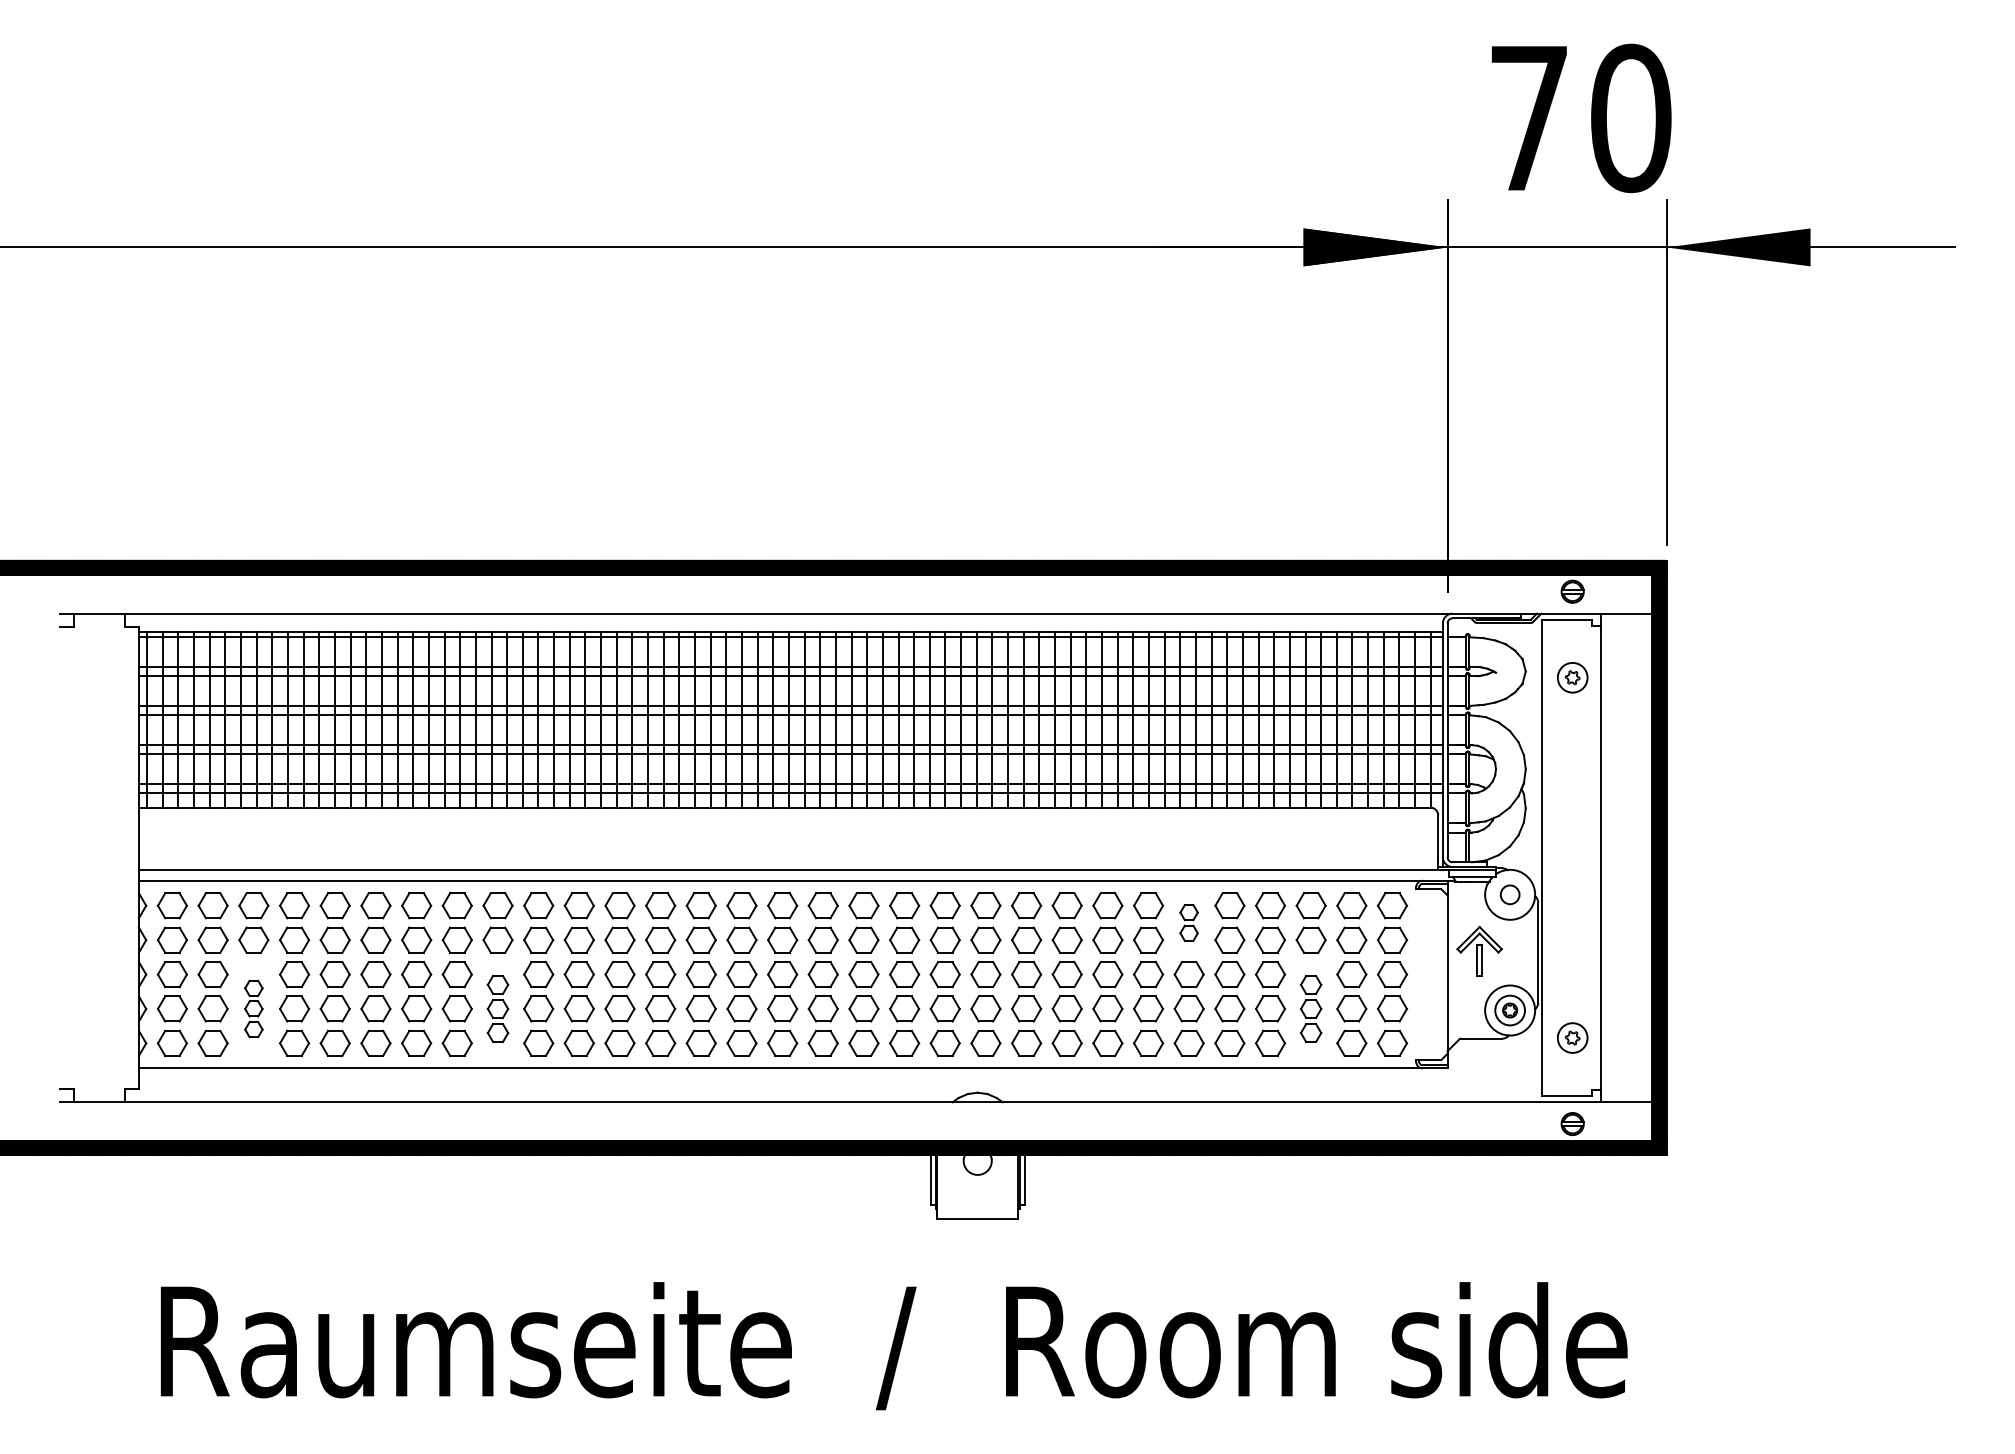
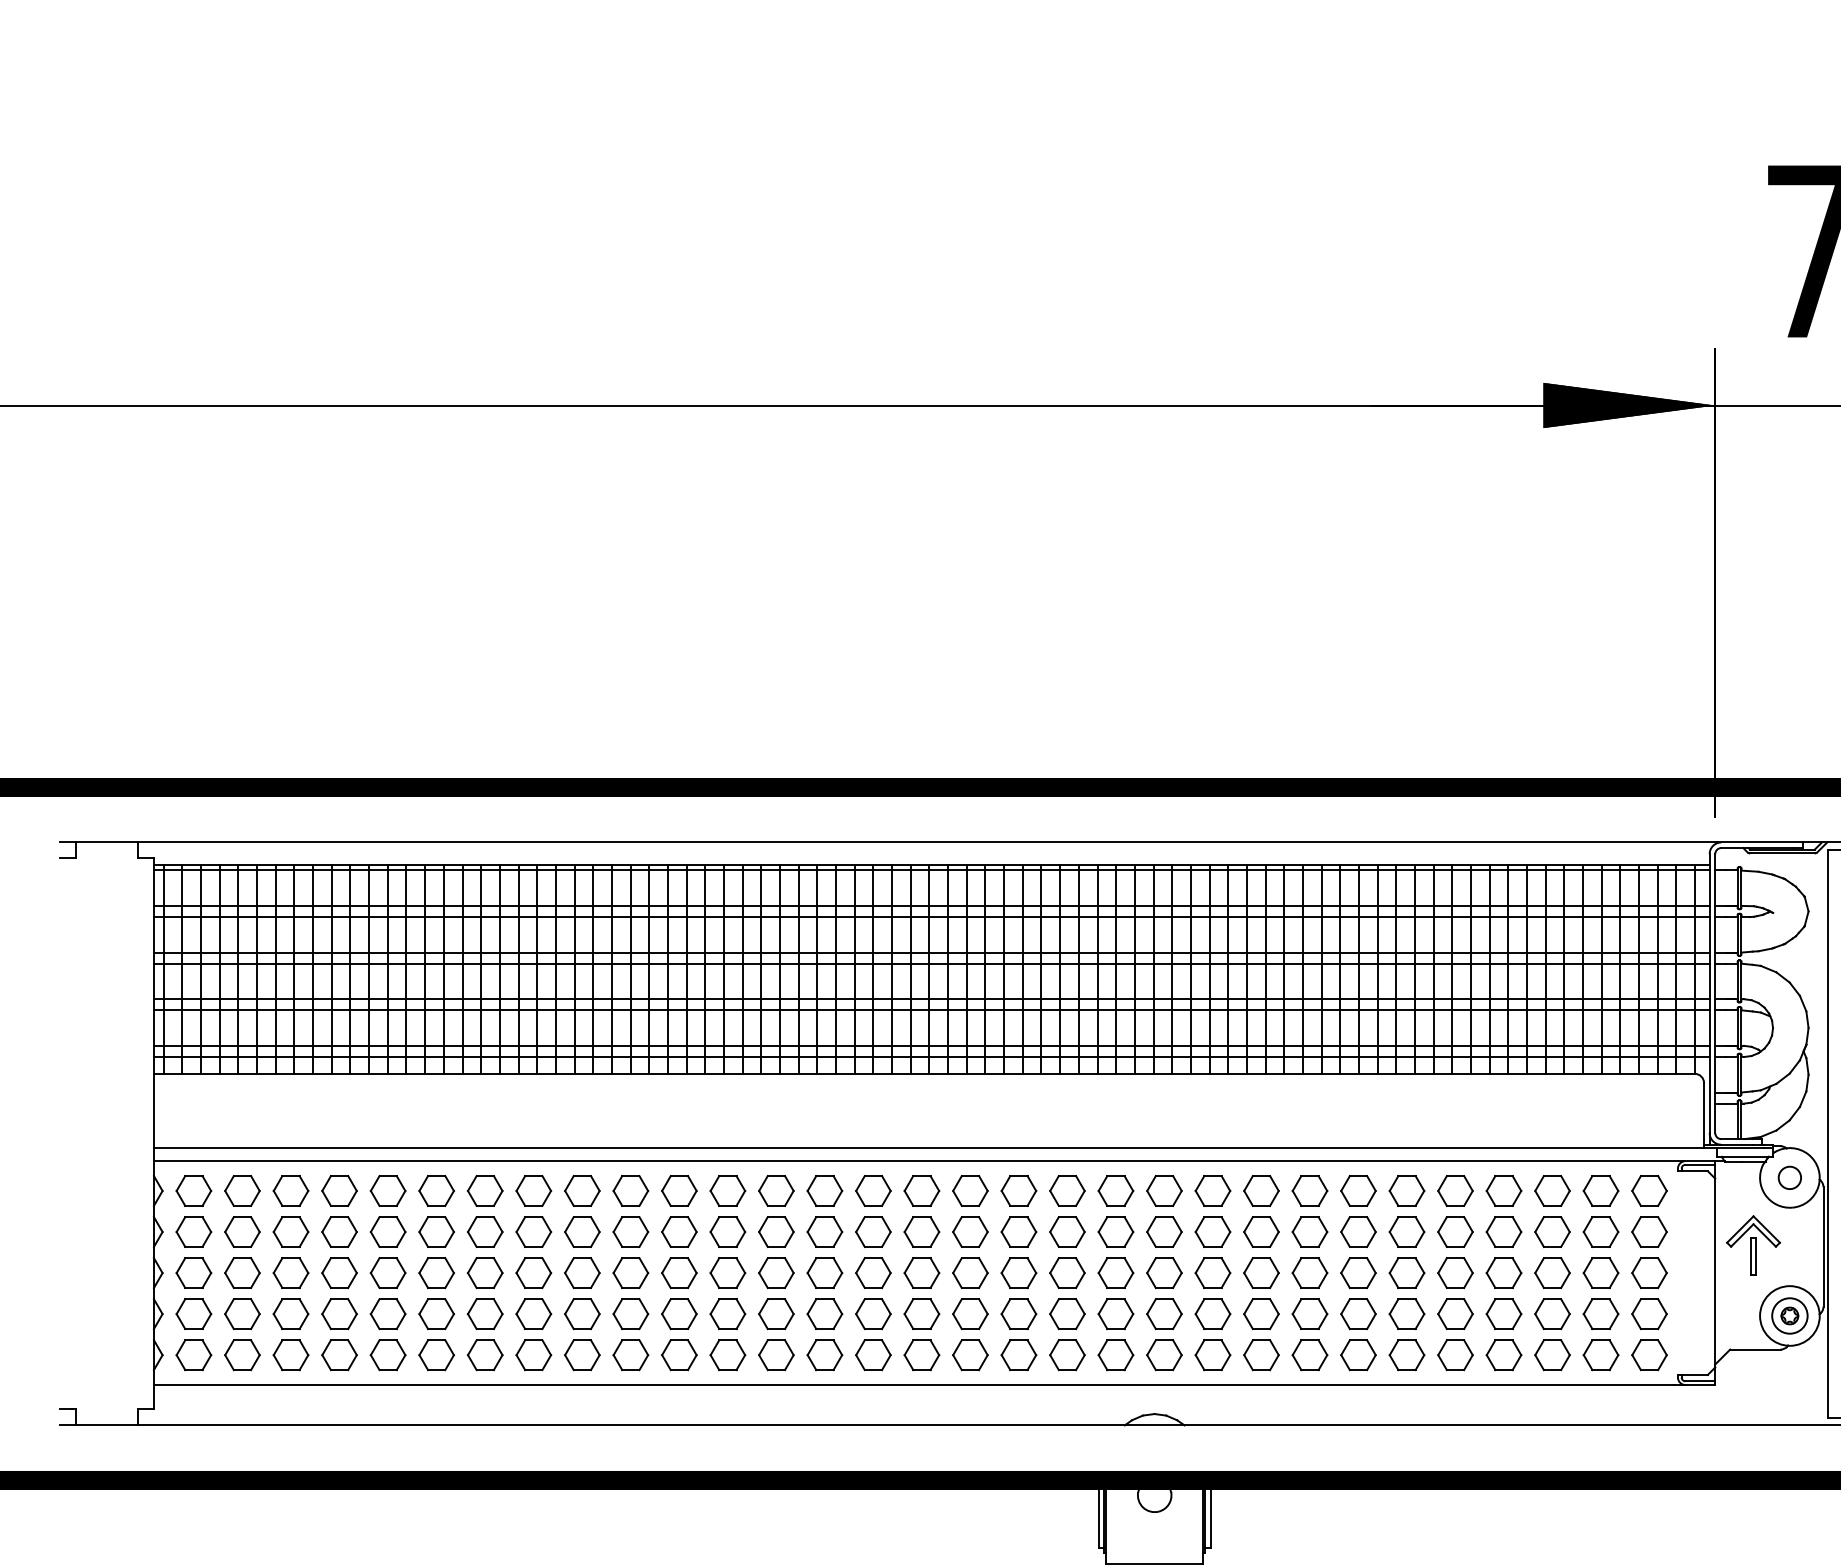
part: (1188, 922) -> (1406, 1210), size x1.67
part: (253, 1008) -> (290, 1313), size x1.67
part: (497, 1008) -> (581, 1313), size x1.43
part: (1310, 1008) -> (1551, 1313), size x1.43

